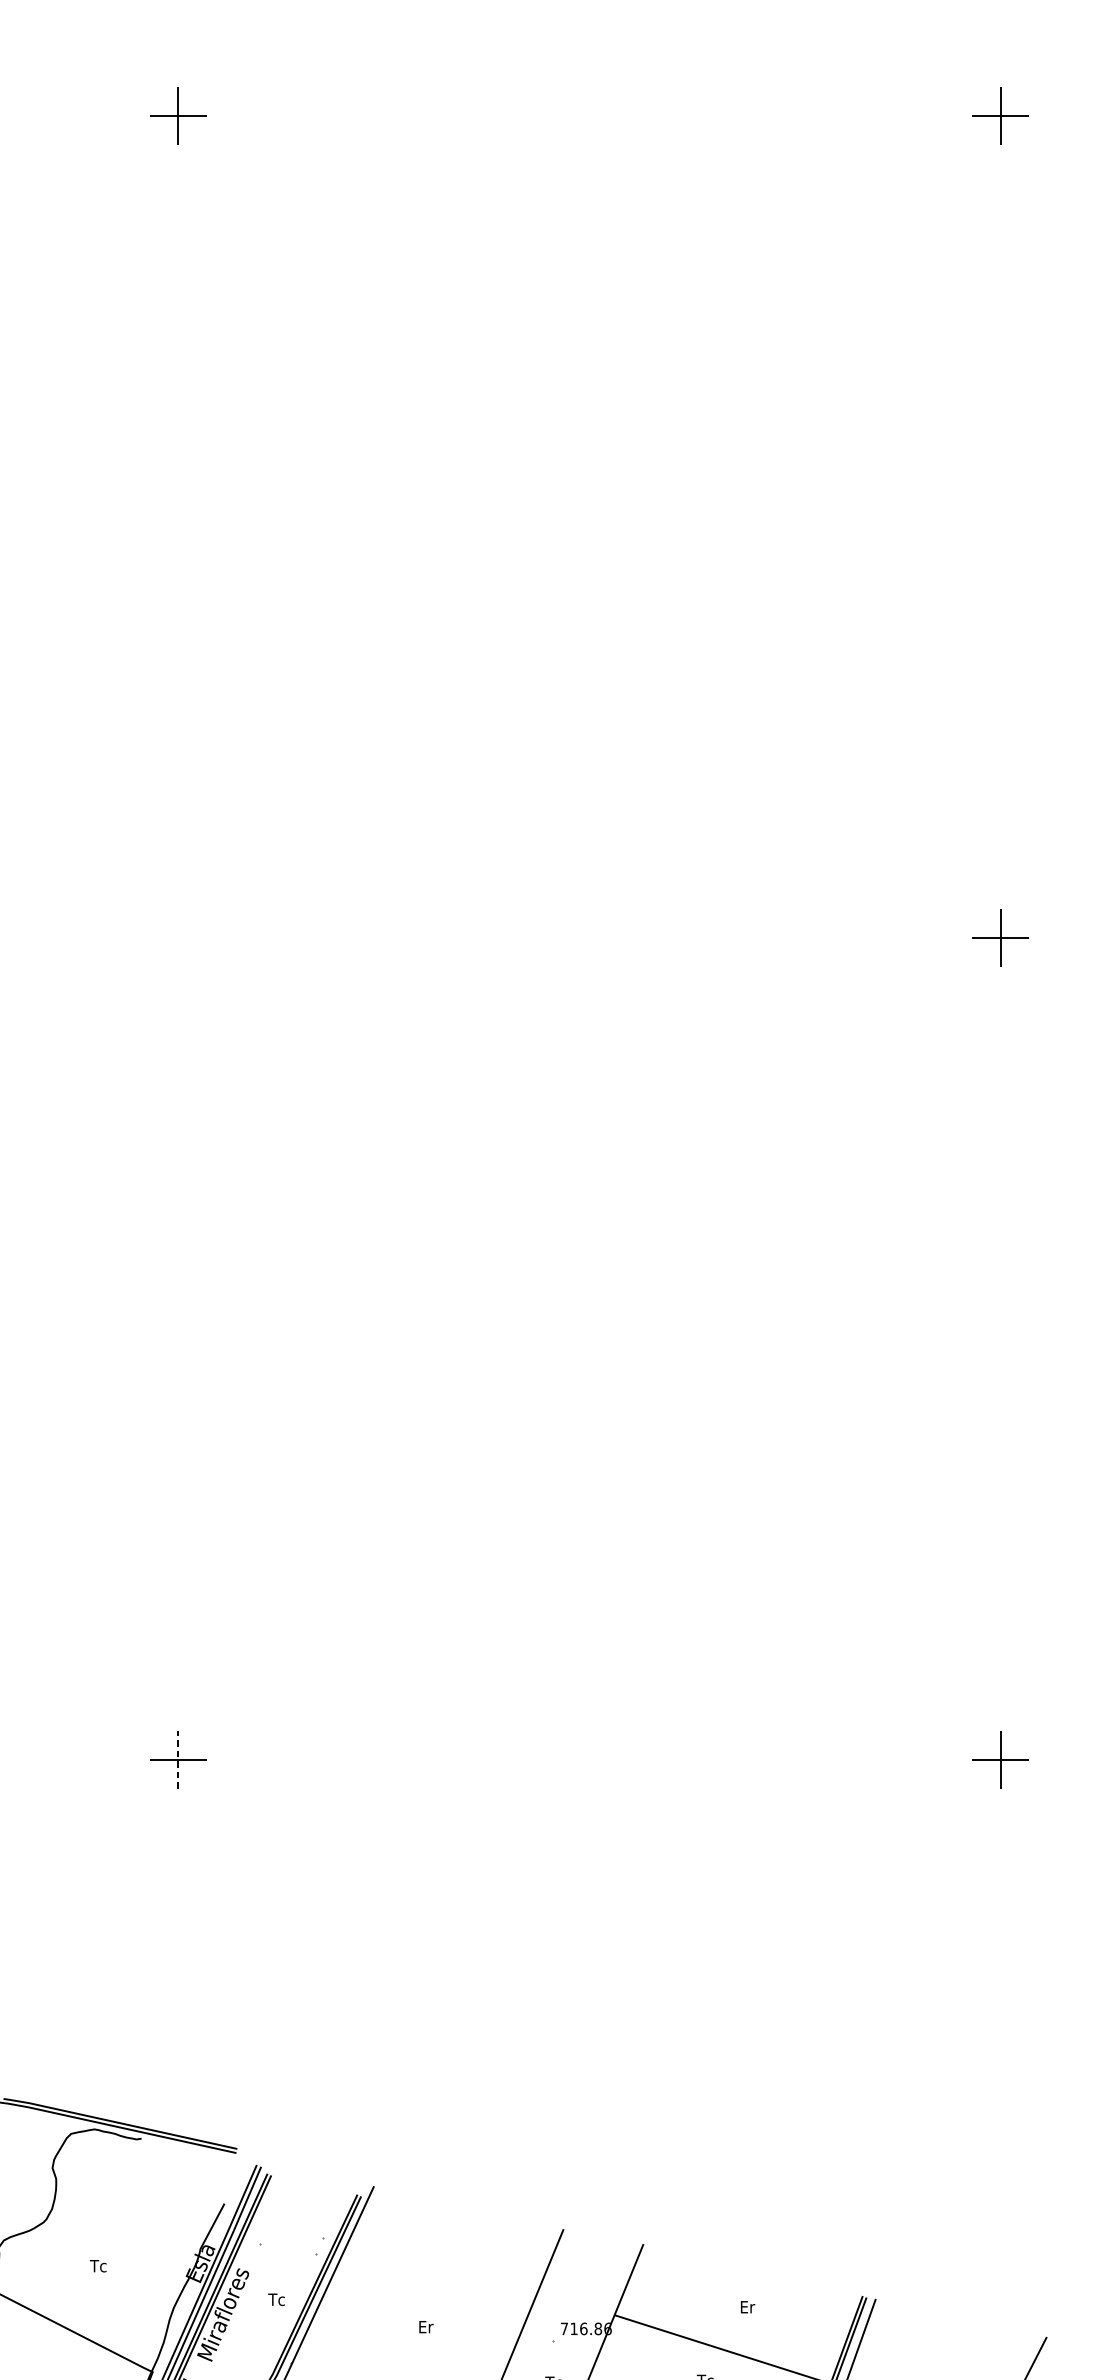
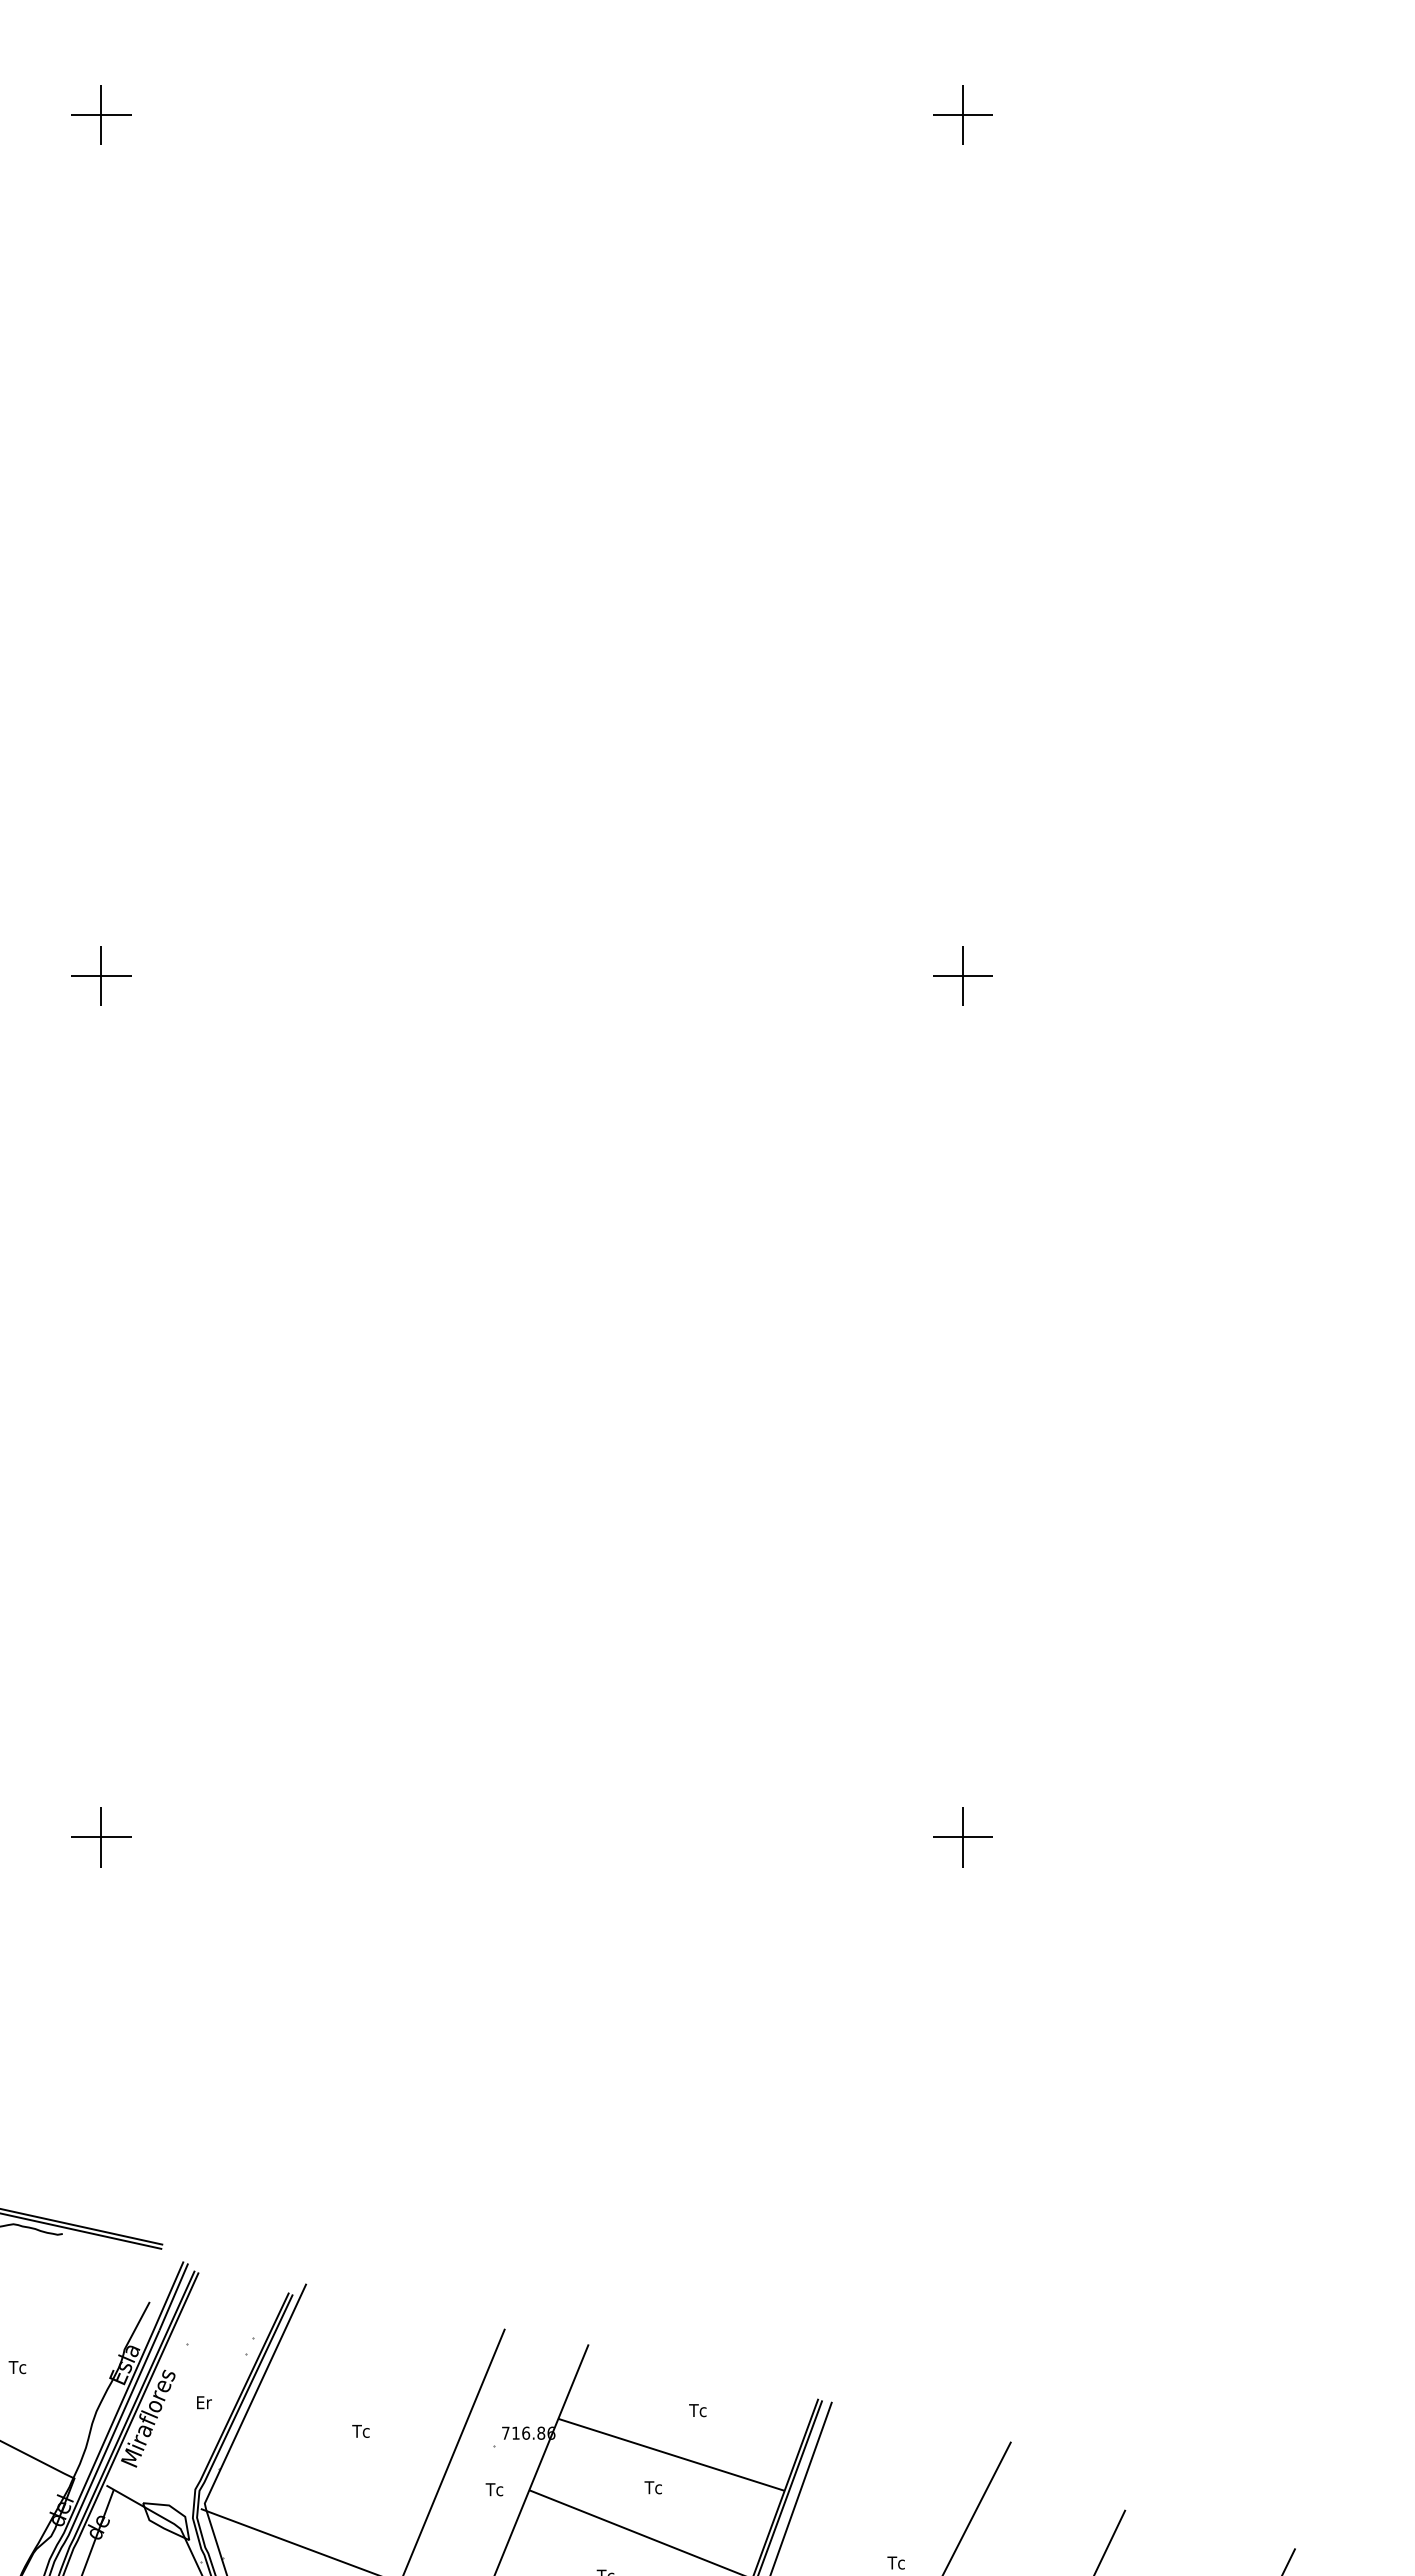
part: (178, 937) -> (101, 975), added
line: (178, 1759) -> (101, 1836), dashed -> solid
text: (275, 2299) -> (203, 2402), Tc -> Er
text: (747, 2307) -> (697, 2410), Er -> Tc
text: (425, 2327) -> (360, 2431), Er -> Tc

